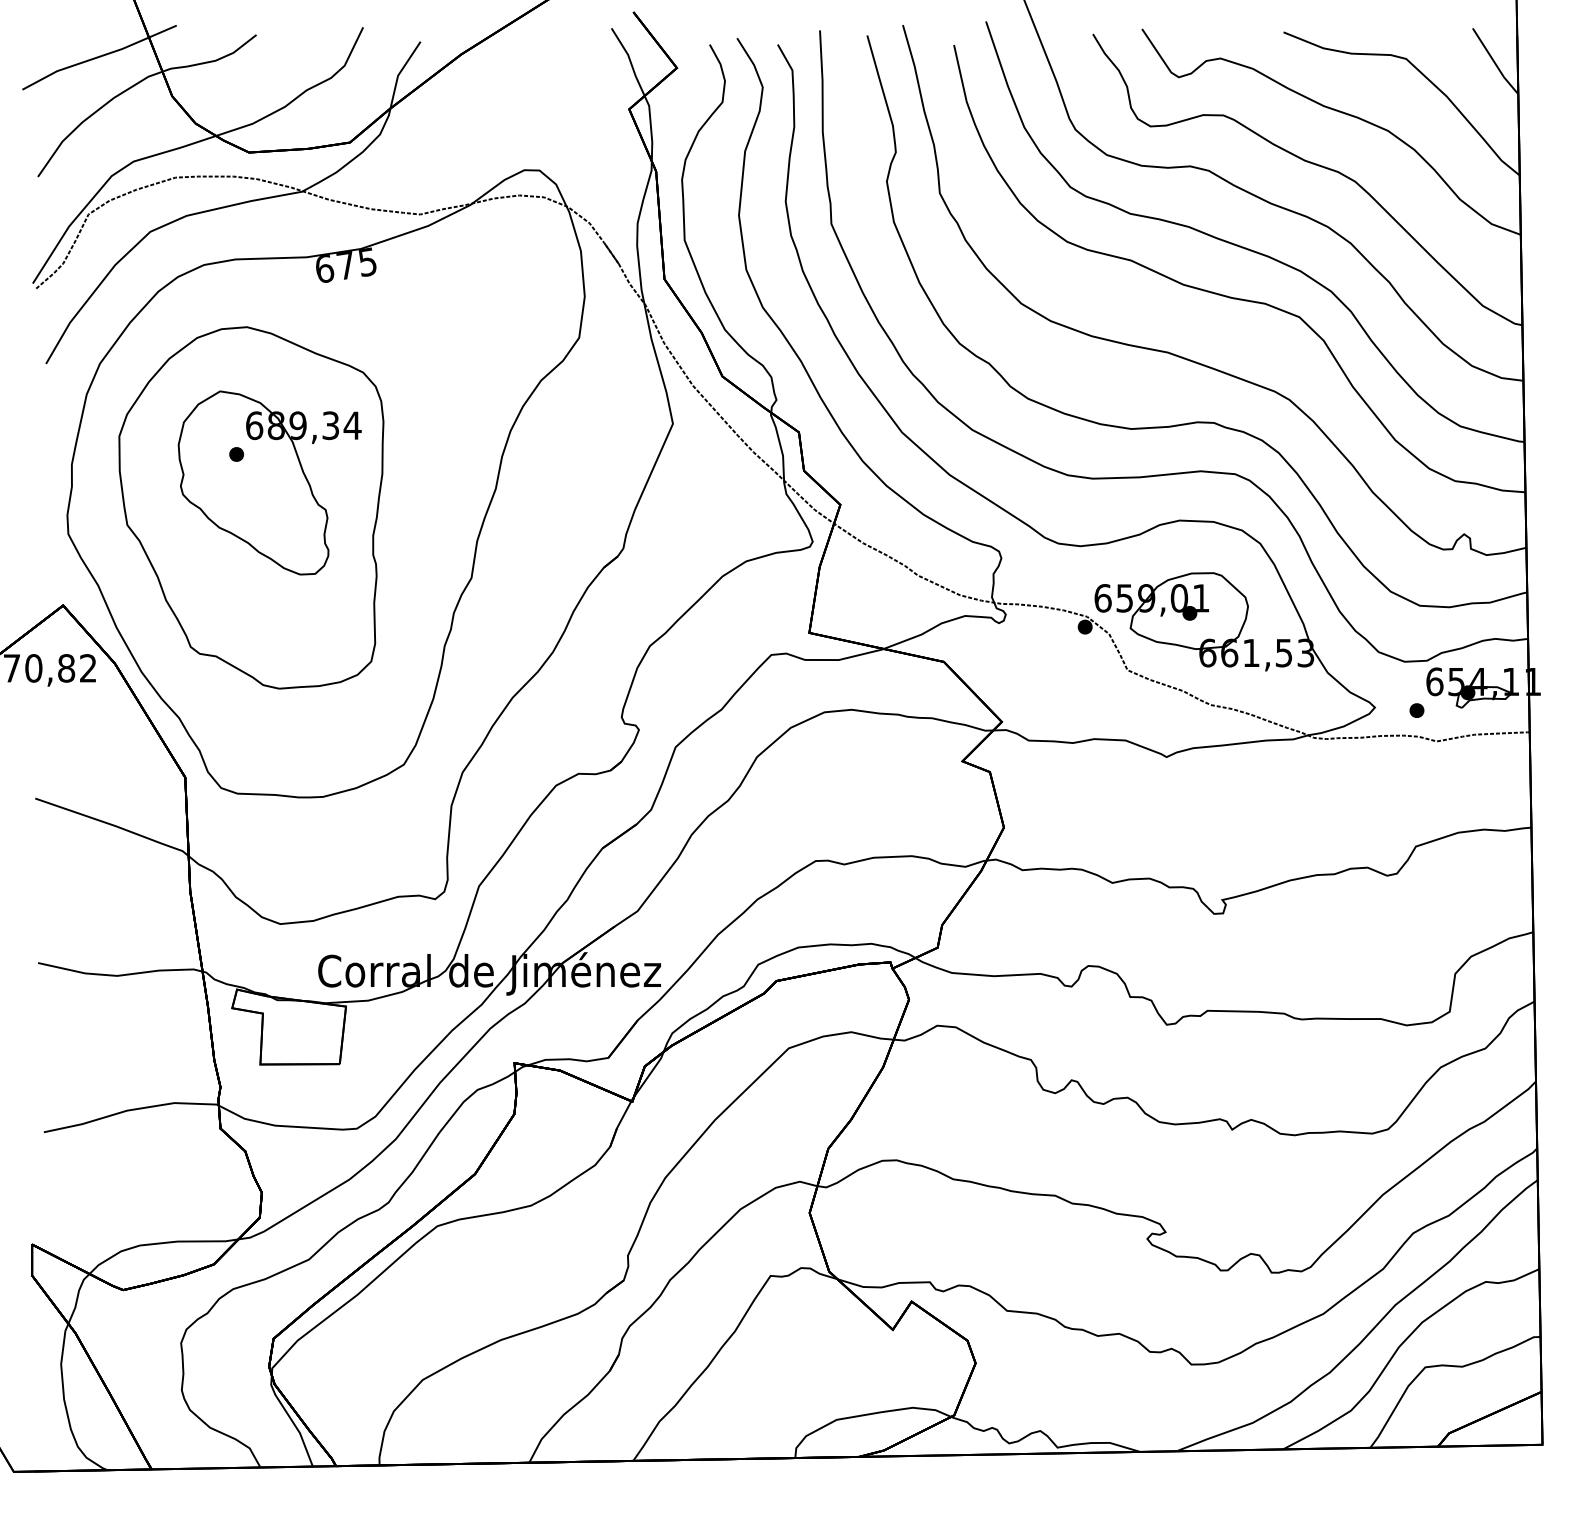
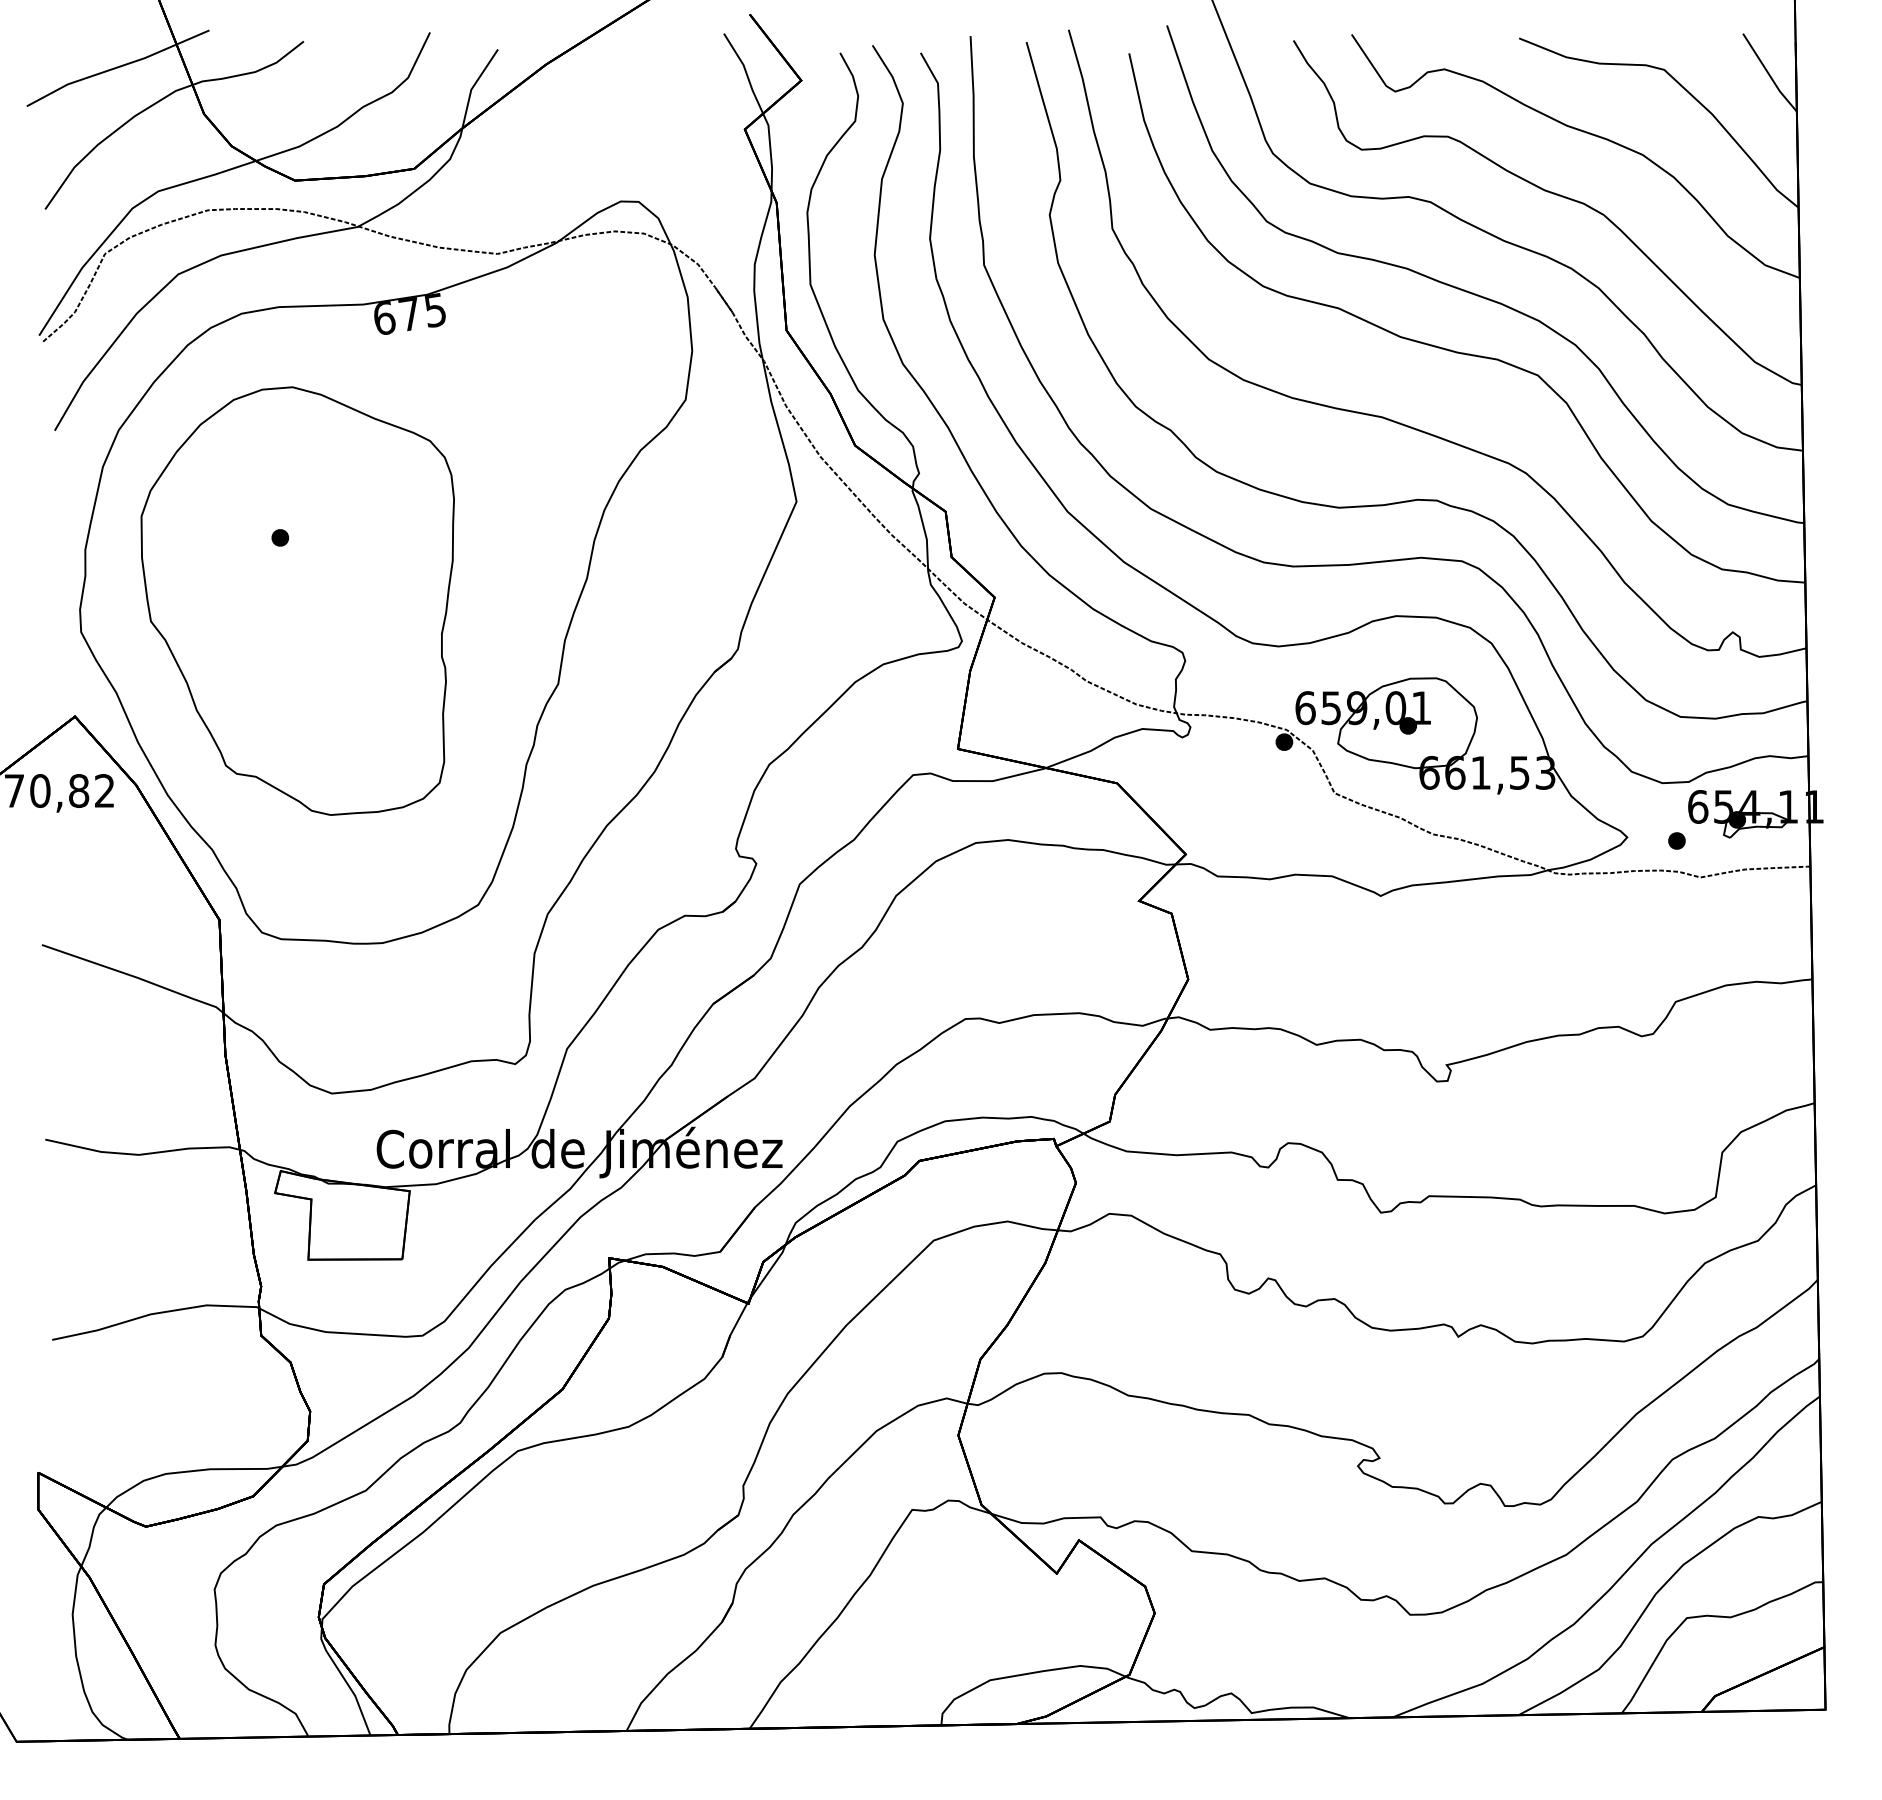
part: (269, 482) -> (319, 571), removed

